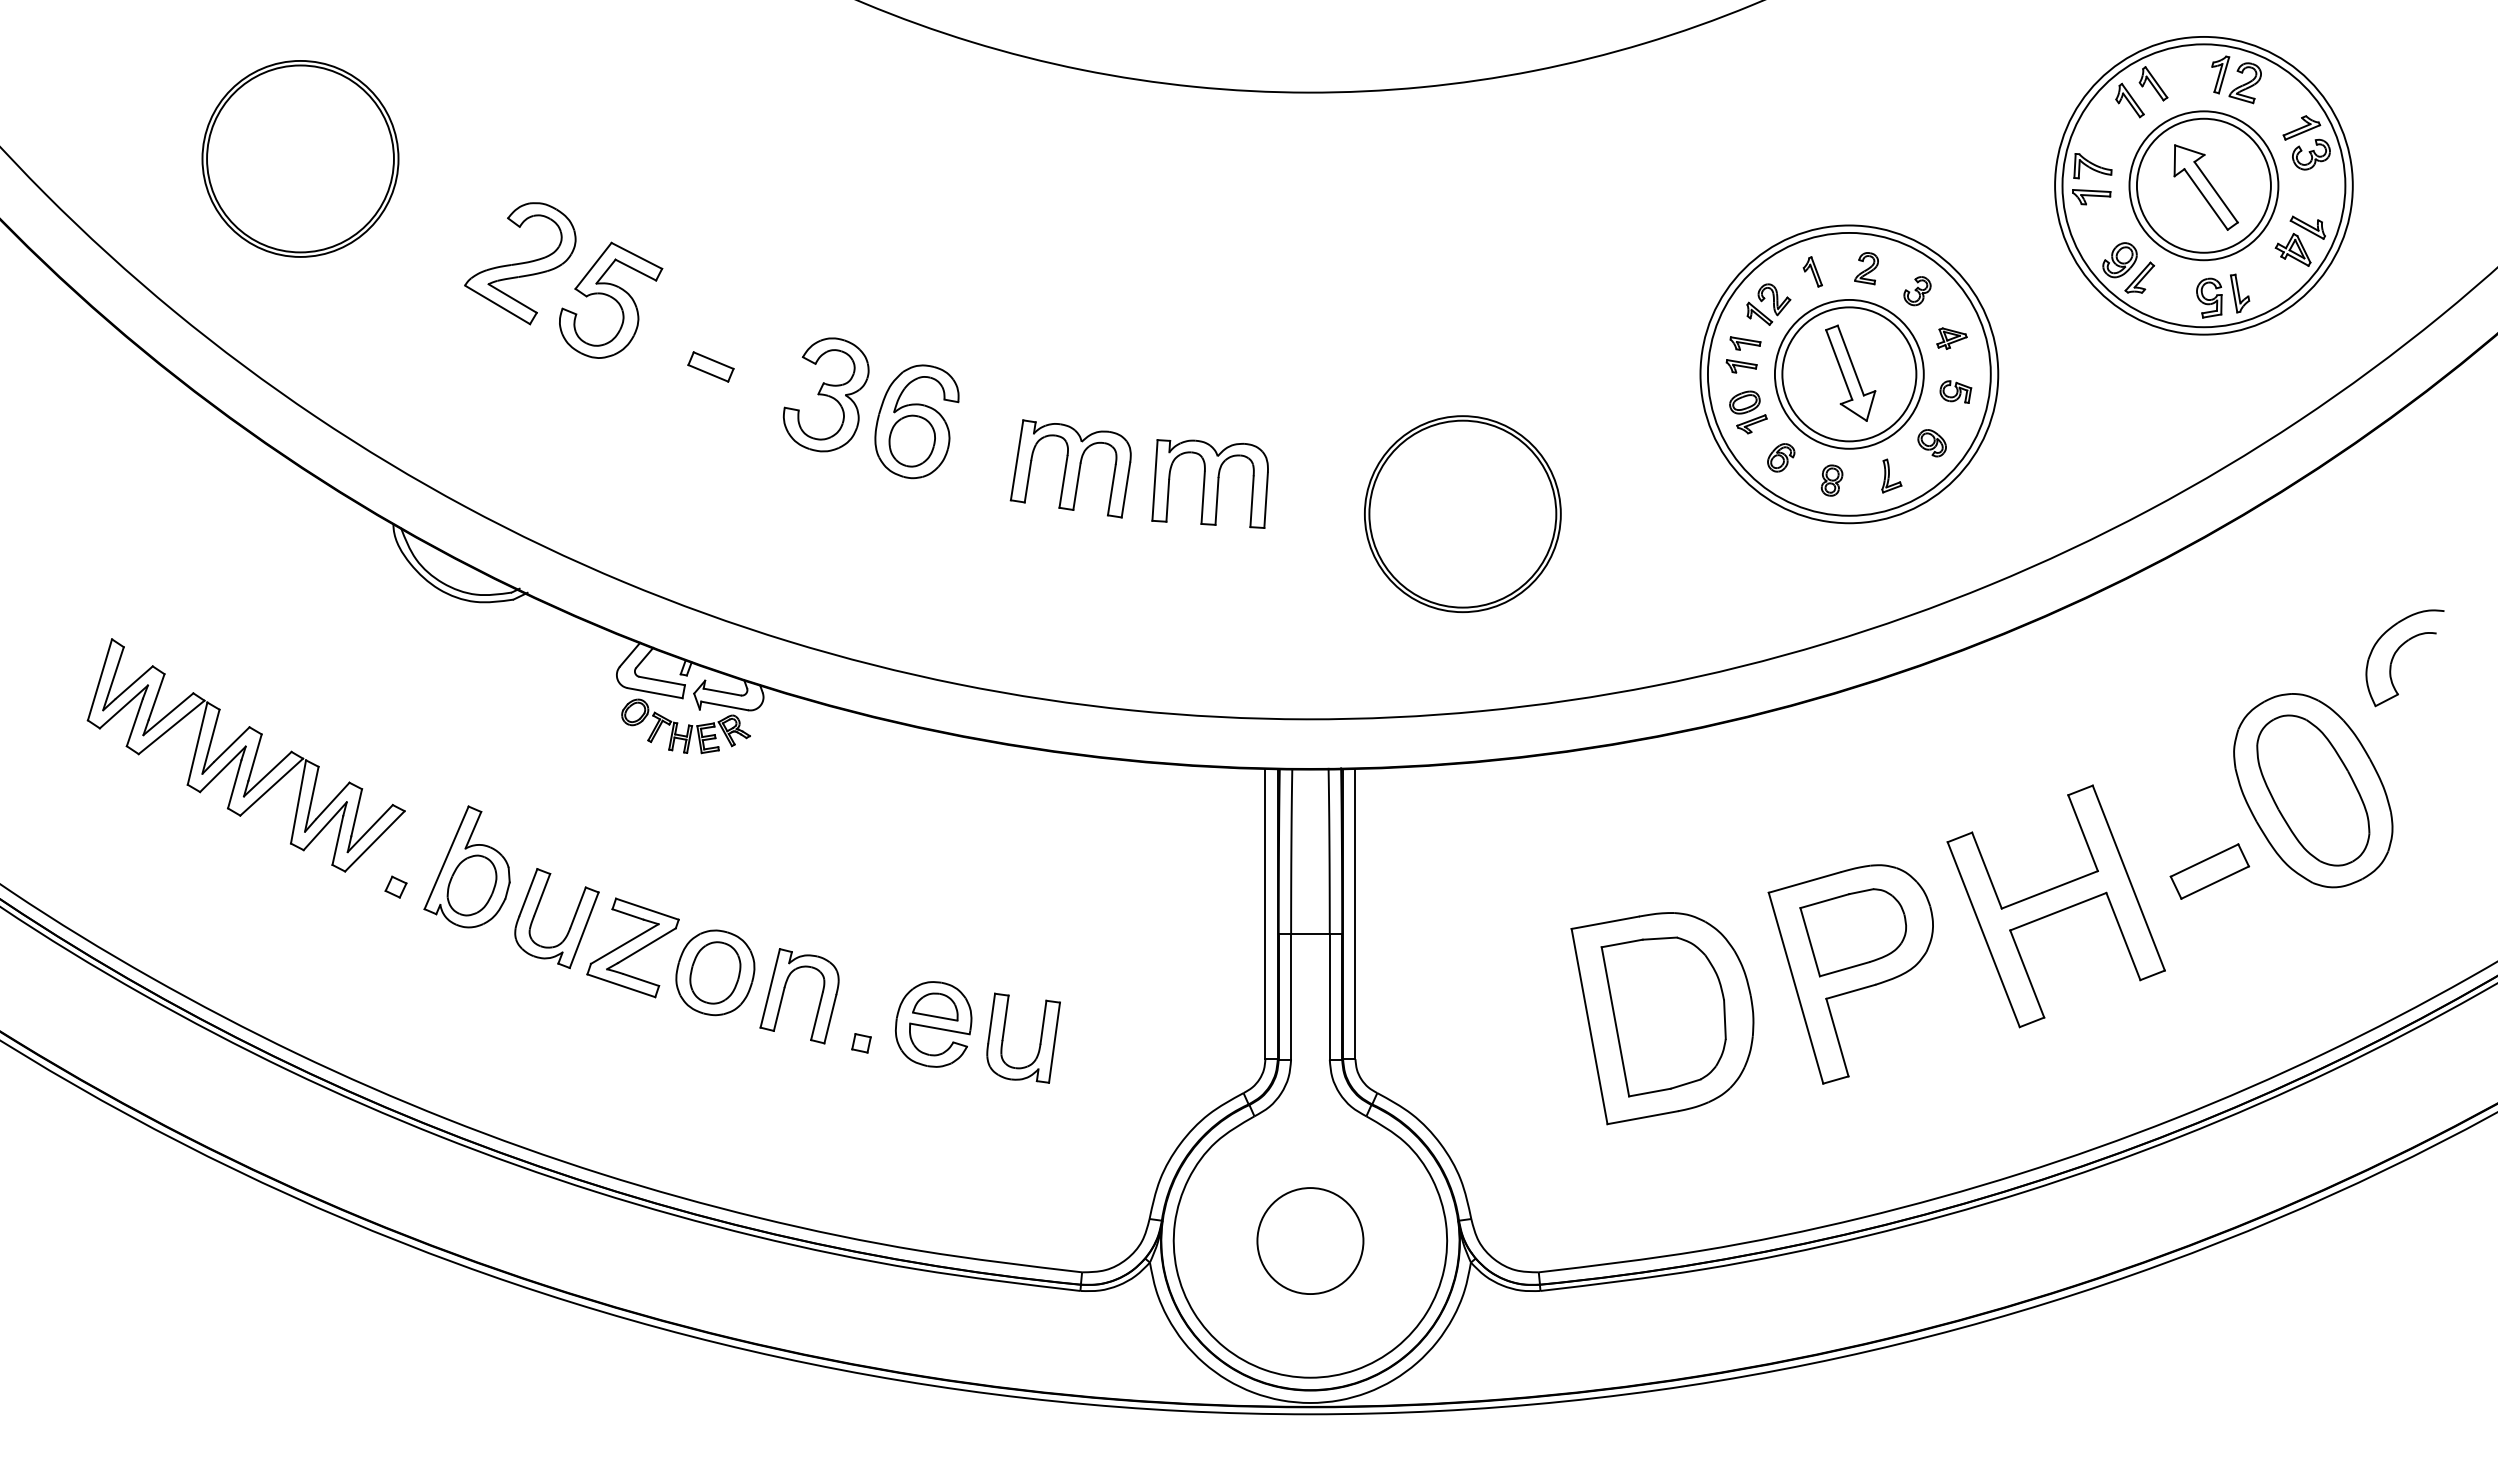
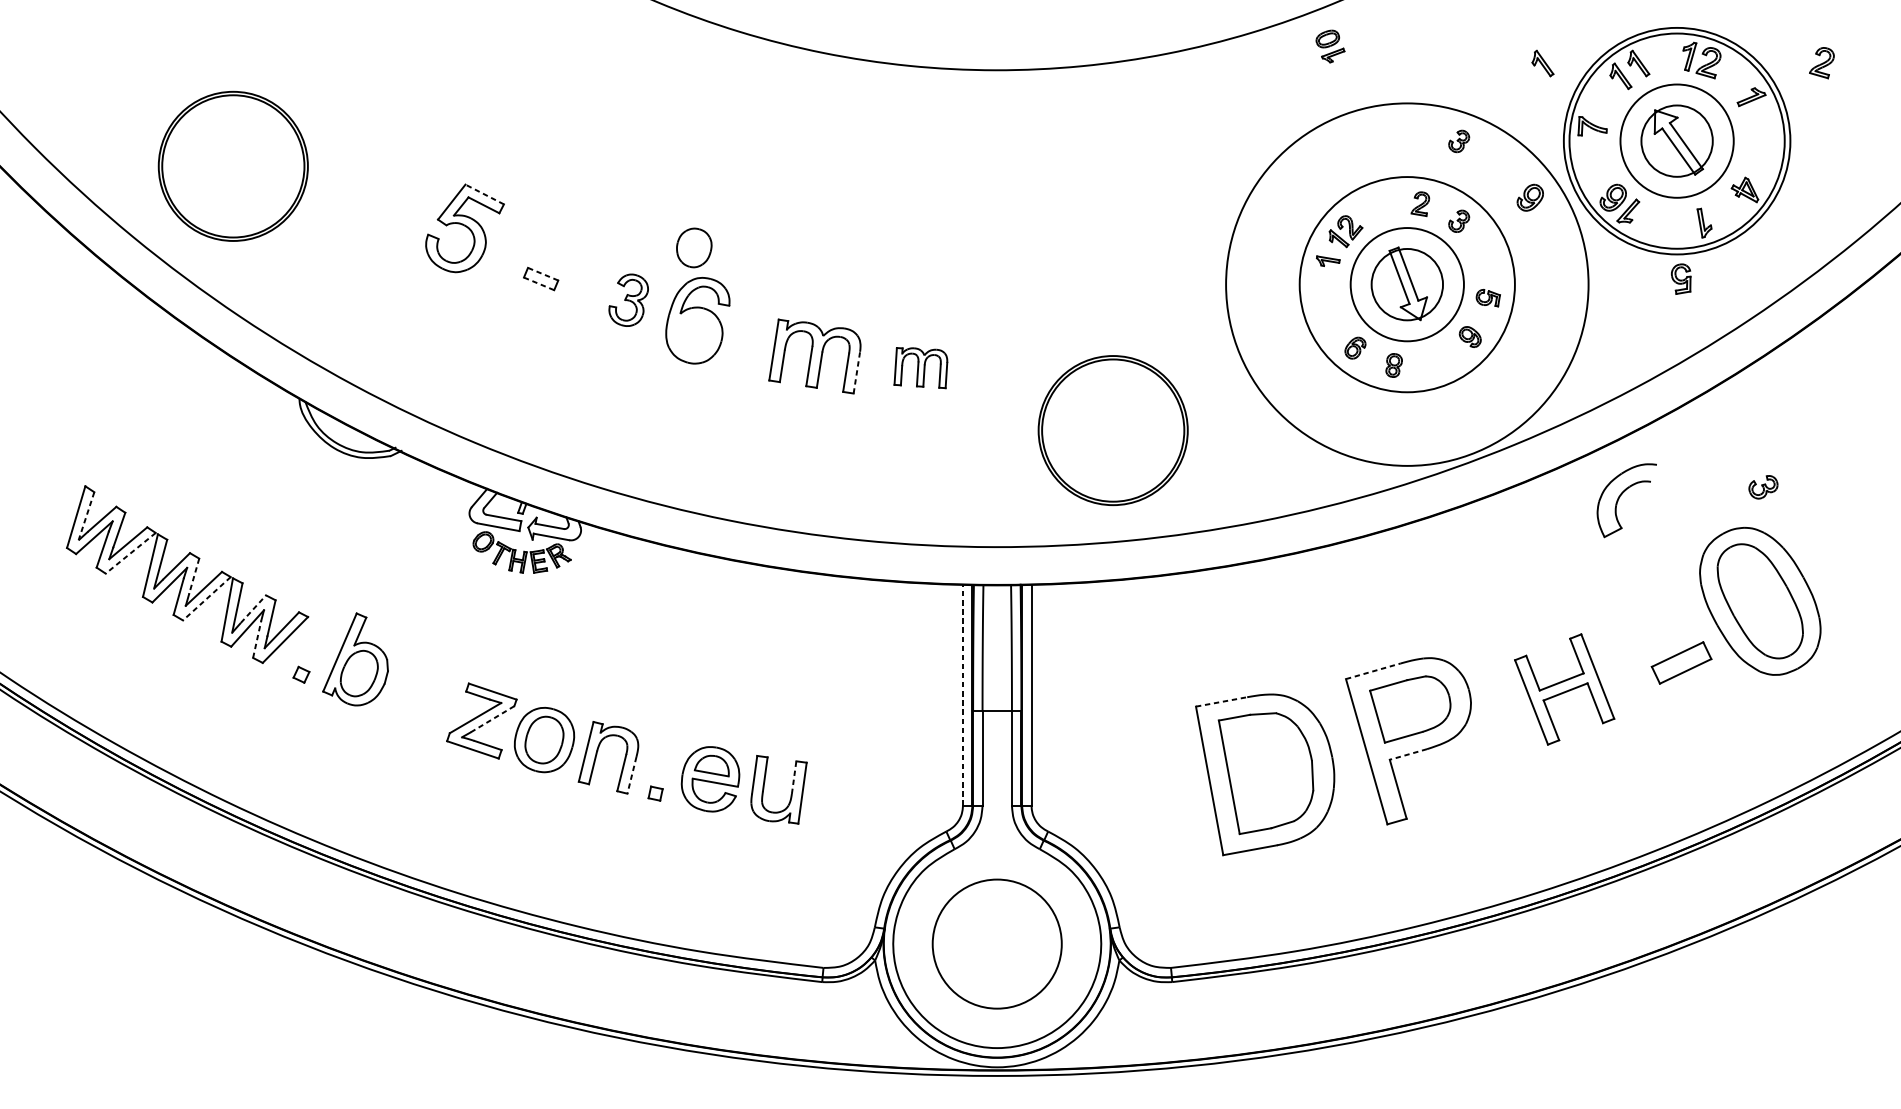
part: (2027, 83) -> (1542, 63), added
part: (2393, 83) -> (1821, 63), added
part: (2311, 154) -> (1763, 487), moved
part: (300, 158) -> (233, 166), moved
circle: (2203, 185) -> (1676, 140), size x0.7
part: (1917, 186) -> (1459, 141), added
part: (2091, 197) -> (1591, 150), removed
part: (2307, 227) -> (1755, 172), removed
line: (636, 255) -> (484, 194), solid -> dashed
part: (2010, 260) -> (1529, 198), added
part: (520, 263) -> (396, 200), removed
part: (1812, 271) -> (1379, 206), removed
part: (2209, 297) -> (1681, 278), moved
part: (1951, 338) -> (1485, 257), removed
line: (713, 360) -> (543, 274), solid -> dashed
part: (1741, 366) -> (1325, 278), removed
line: (708, 373) -> (539, 284), solid -> dashed
circle: (1849, 374) -> (1407, 284), size x0.7
circle: (1849, 374) -> (1407, 284), size x1.6
part: (825, 394) -> (628, 299), size x0.6
part: (1748, 412) -> (1330, 46), moved
part: (911, 440) -> (693, 247), moved
part: (1891, 475) -> (1439, 361), removed
part: (1209, 483) -> (920, 367), size x0.6
line: (1125, 490) -> (856, 373), solid -> dashed
part: (1462, 514) -> (1112, 430), moved
part: (2396, 653) -> (1620, 497), moved
line: (113, 679) -> (86, 516), solid -> dashed
line: (171, 727) -> (130, 553), solid -> dashed
line: (254, 758) -> (193, 576), solid -> dashed
line: (271, 787) -> (206, 599), solid -> dashed
line: (332, 800) -> (253, 608), solid -> dashed
line: (337, 840) -> (256, 639), solid -> dashed
line: (1805, 882) -> (1373, 671), solid -> dashed
part: (2055, 906) -> (1564, 689), size x0.6
line: (1265, 913) -> (963, 694), solid -> dashed
line: (1605, 922) -> (1221, 701), solid -> dashed
part: (570, 924) -> (434, 703), removed
line: (646, 945) -> (492, 719), solid -> dashed
line: (1850, 991) -> (1408, 754), solid -> dashed
line: (830, 1019) -> (632, 775), solid -> dashed
line: (1043, 1022) -> (794, 777), solid -> dashed
circle: (1310, 1241) -> (997, 944), size x1.6

